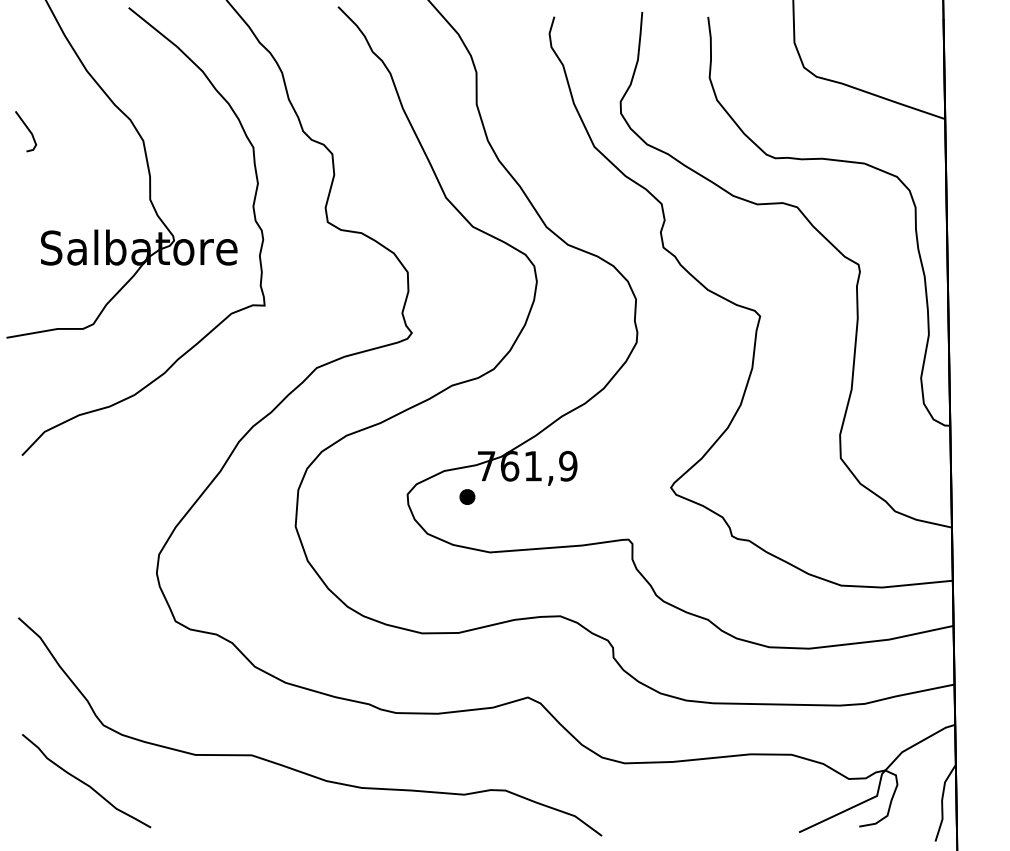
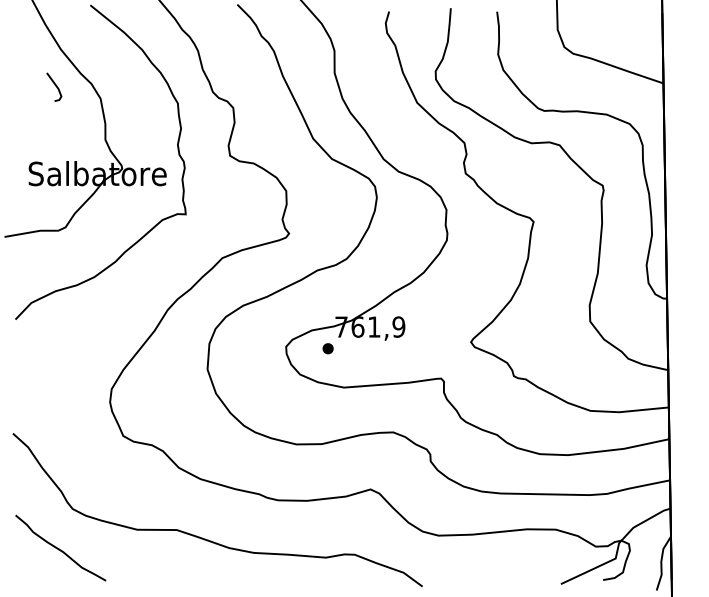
line: (26, 129) -> (54, 85), moved

